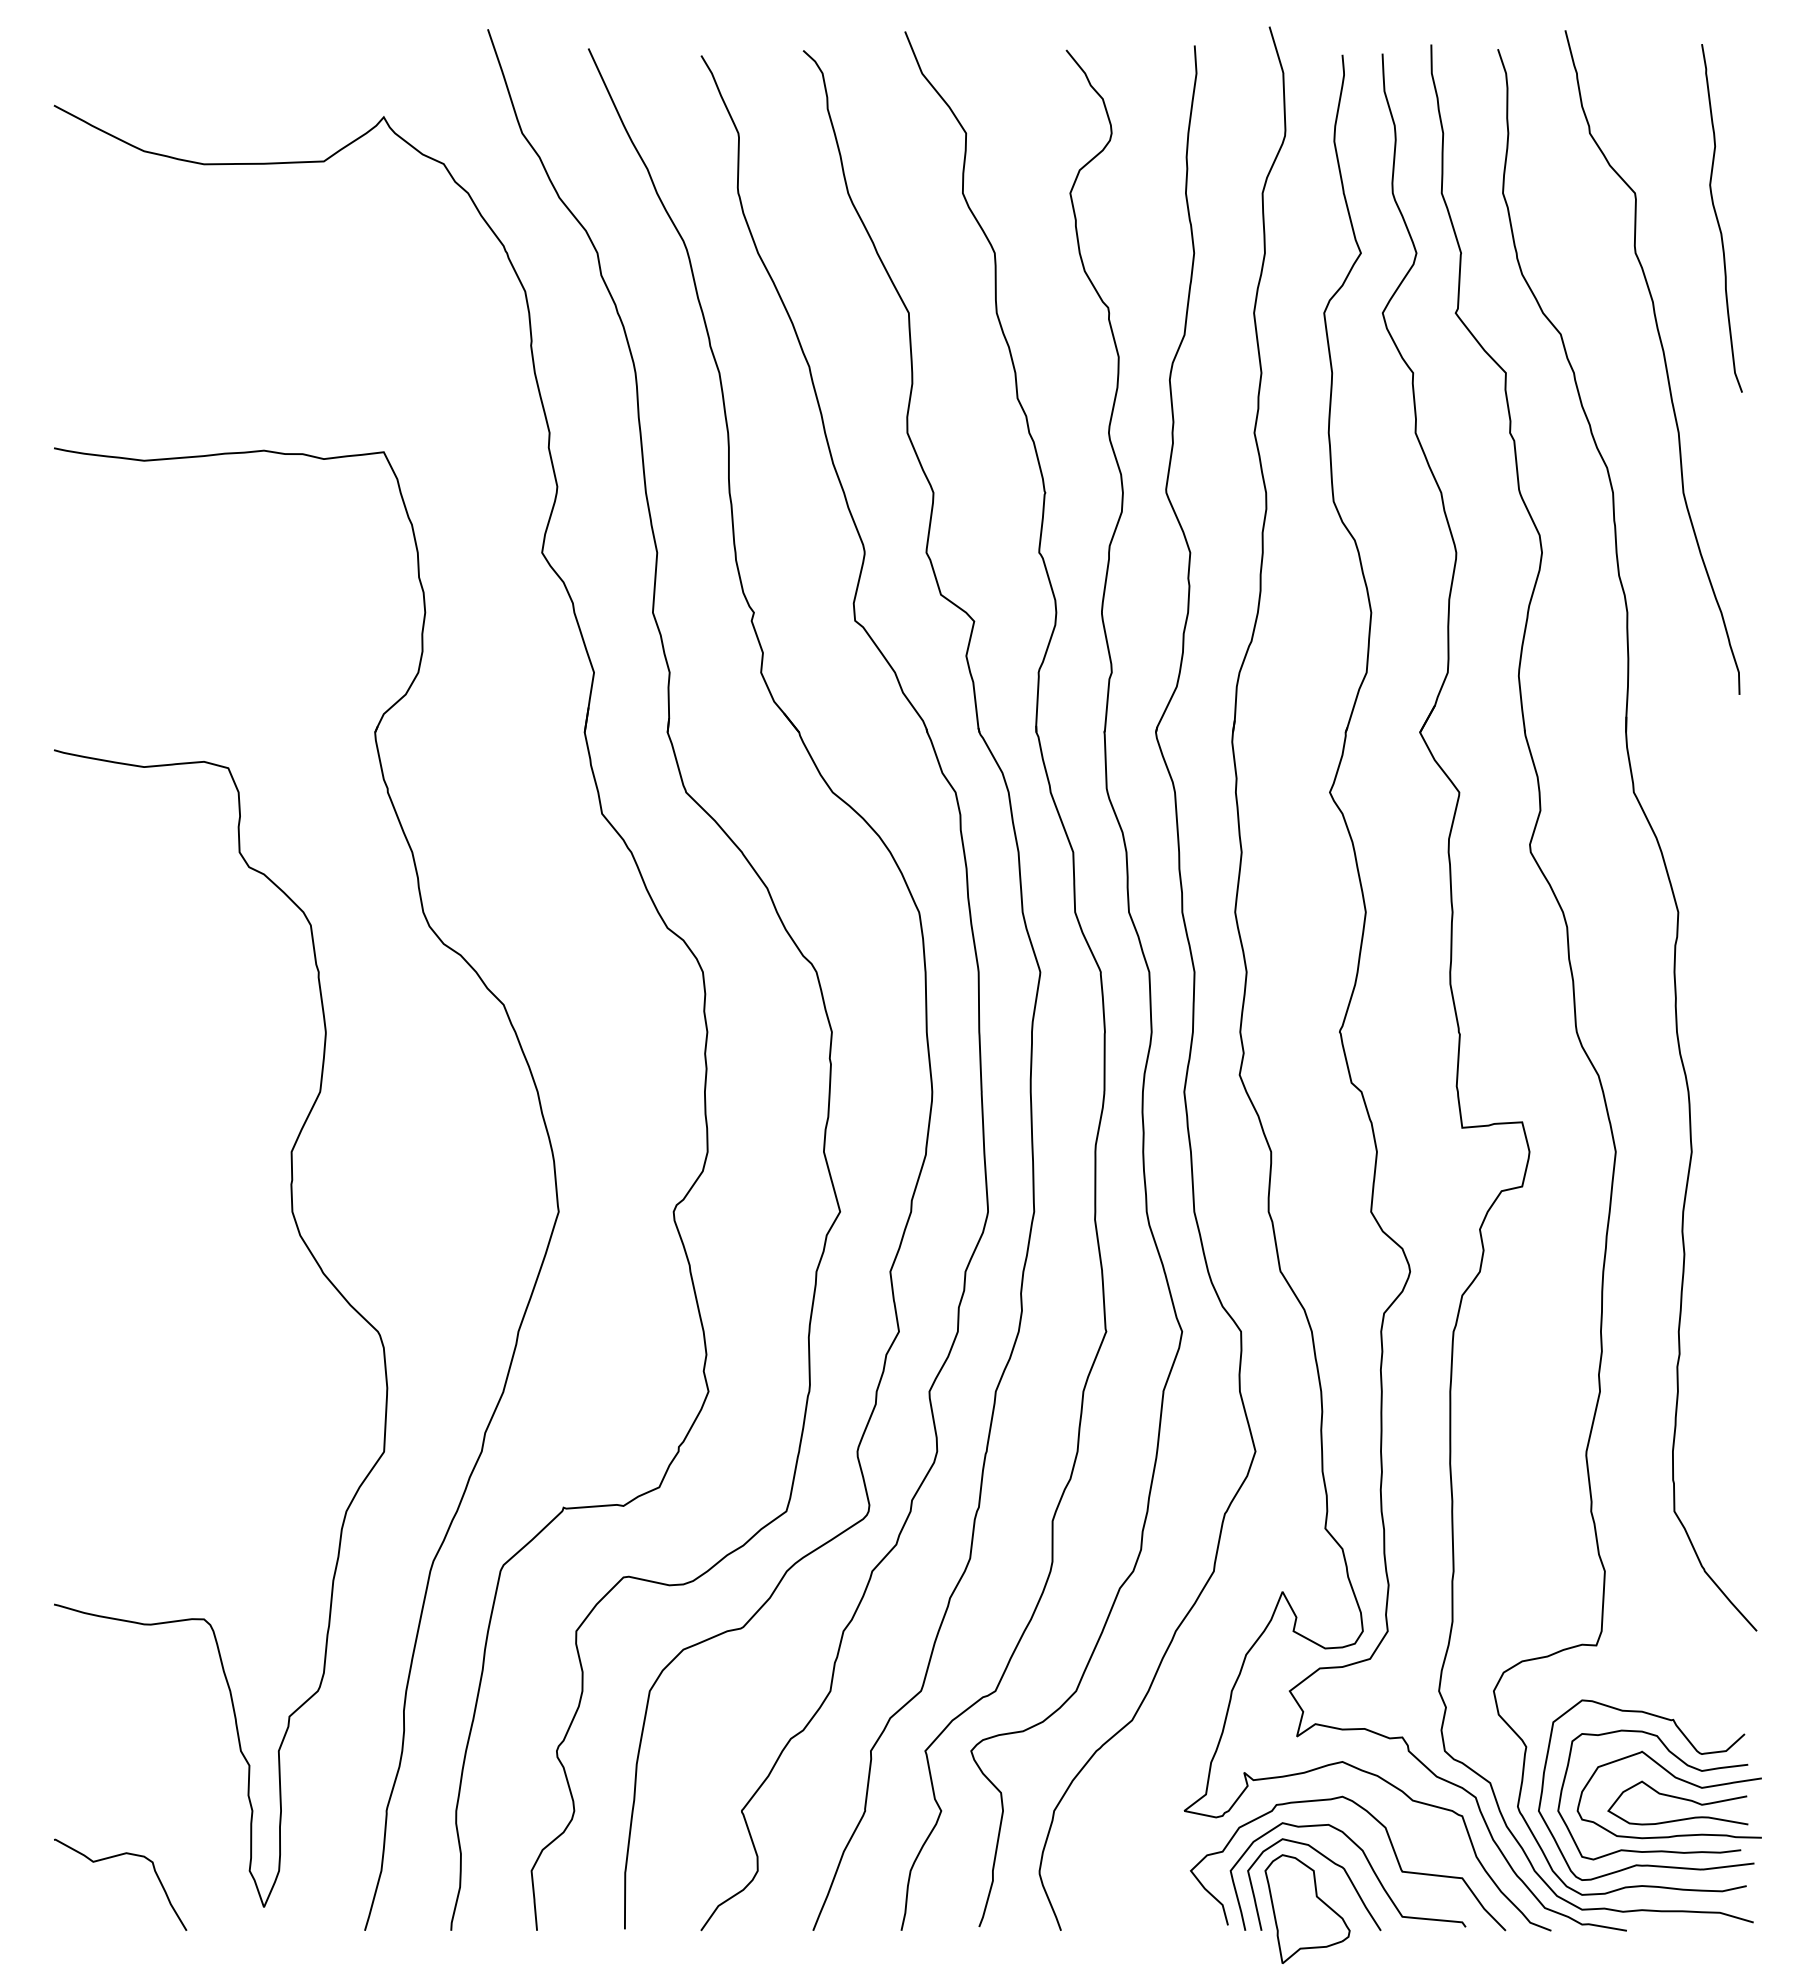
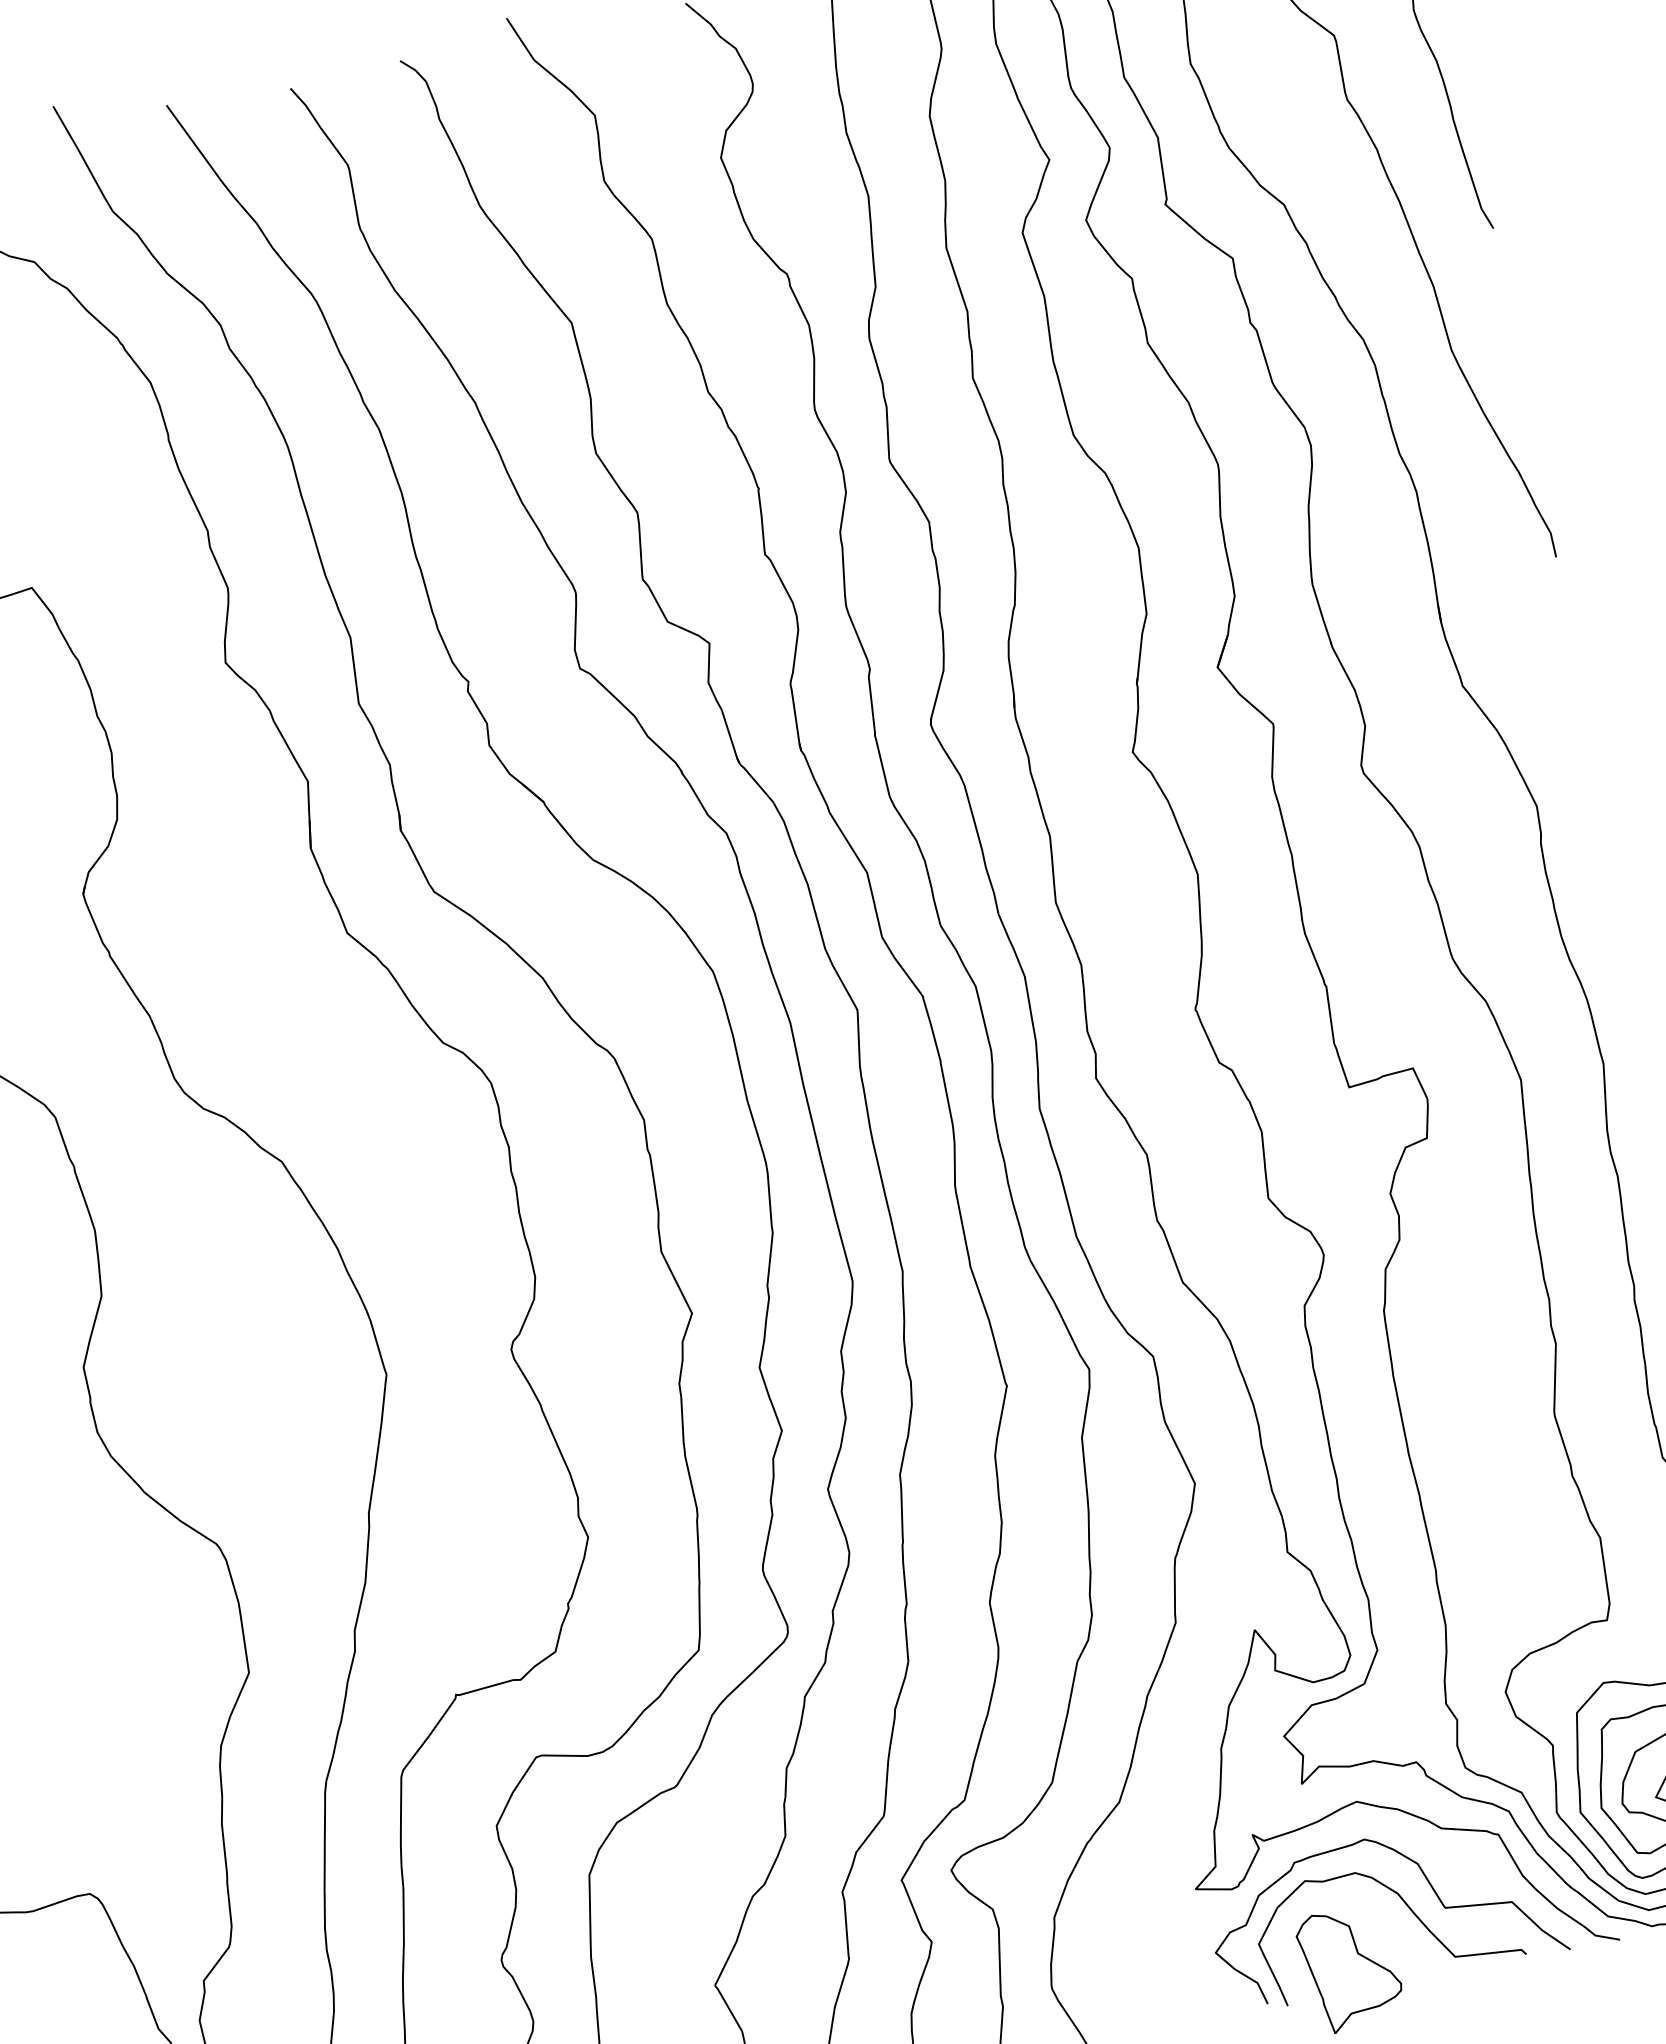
curve: (1328, 1860) -> (1362, 1911), removed

